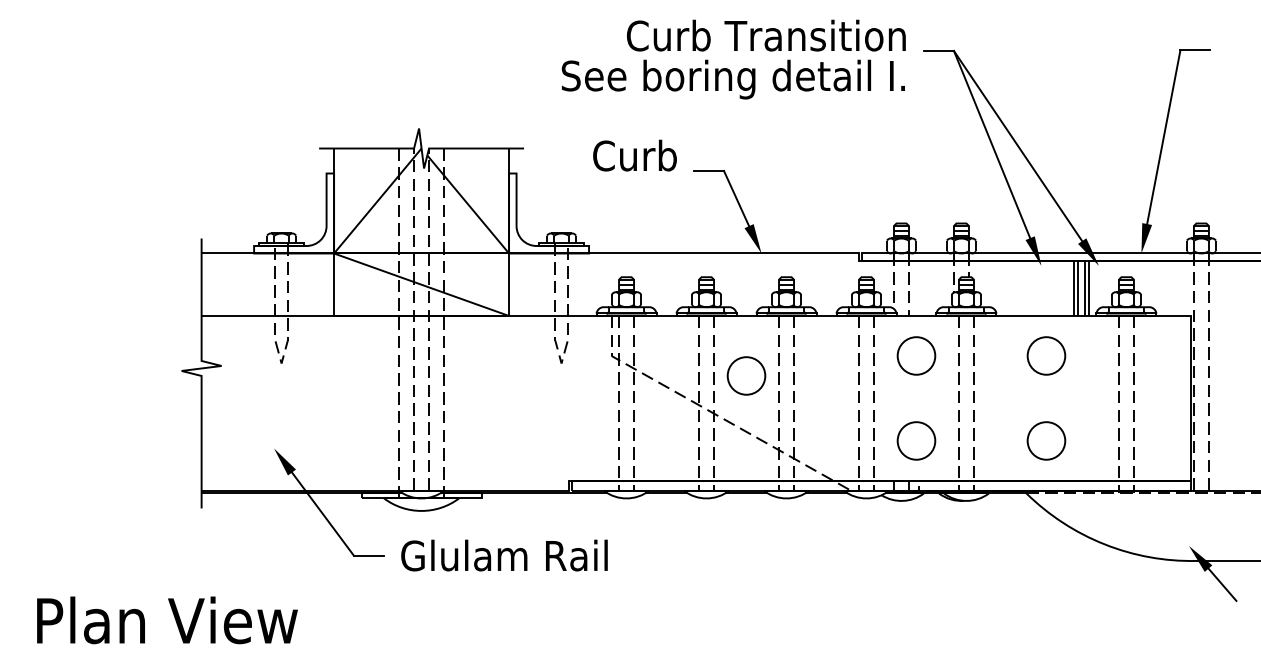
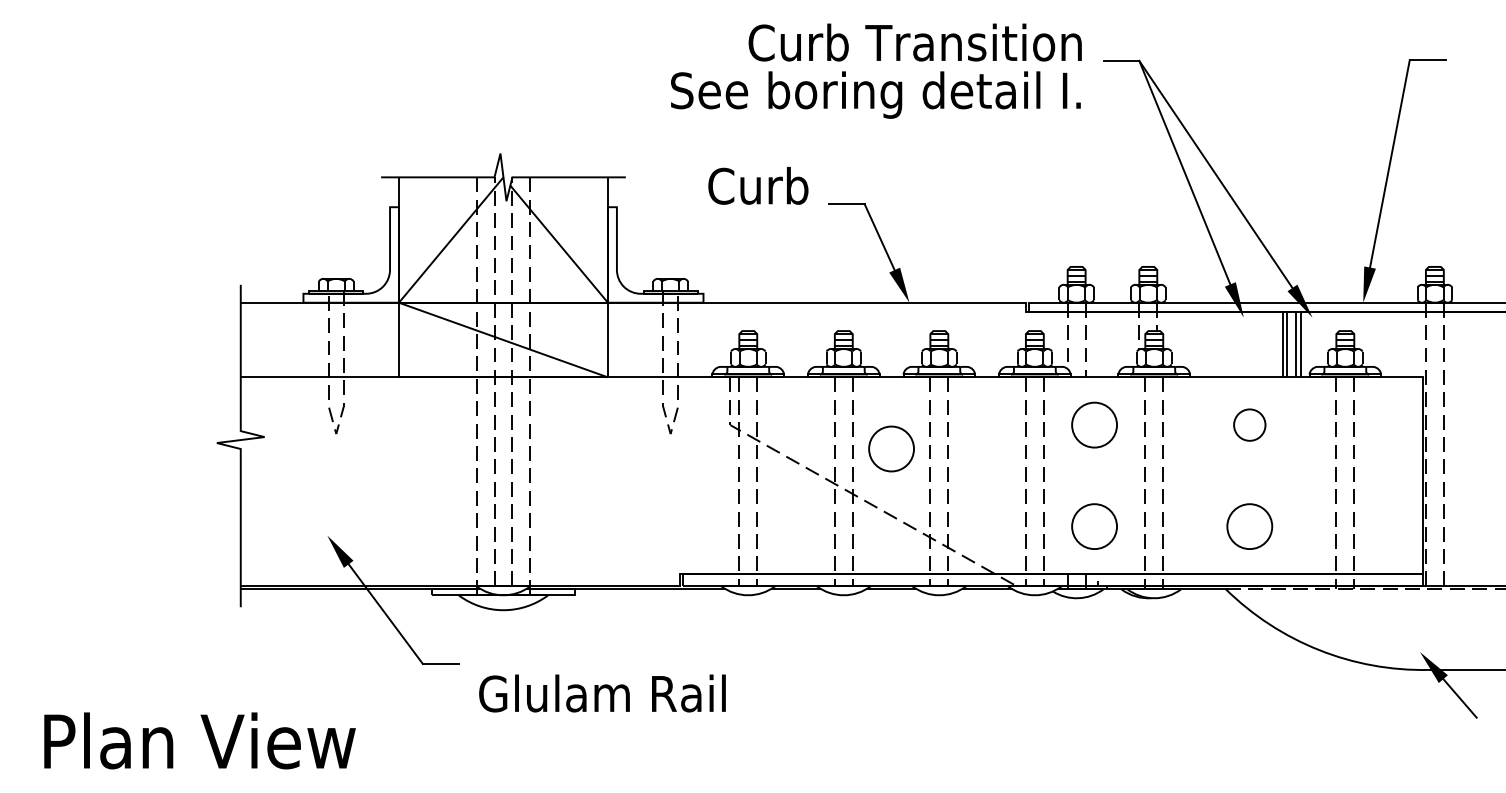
circle: (1046, 355) -> (1249, 424), size x0.7
text: (504, 555) -> (602, 693), moved

